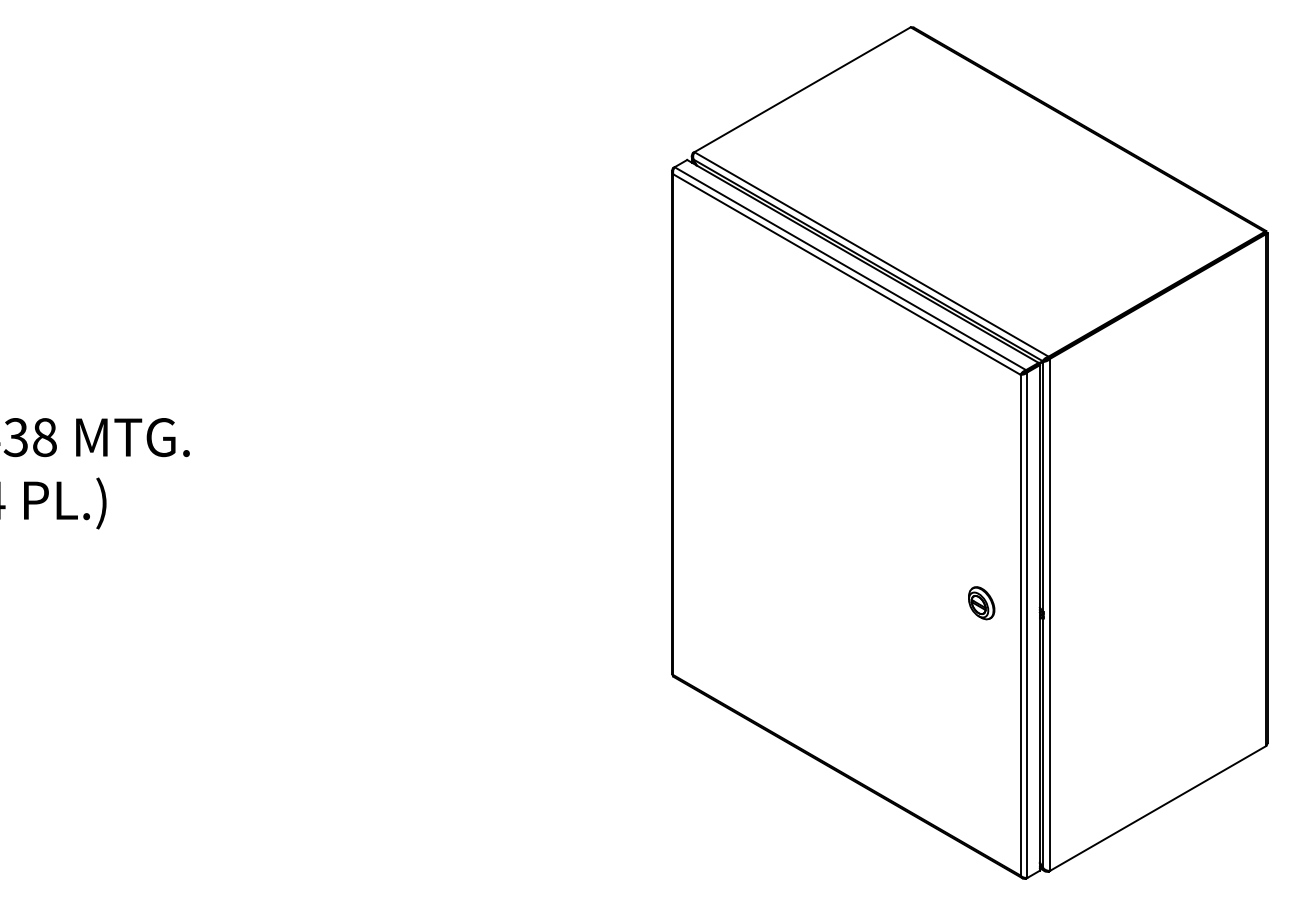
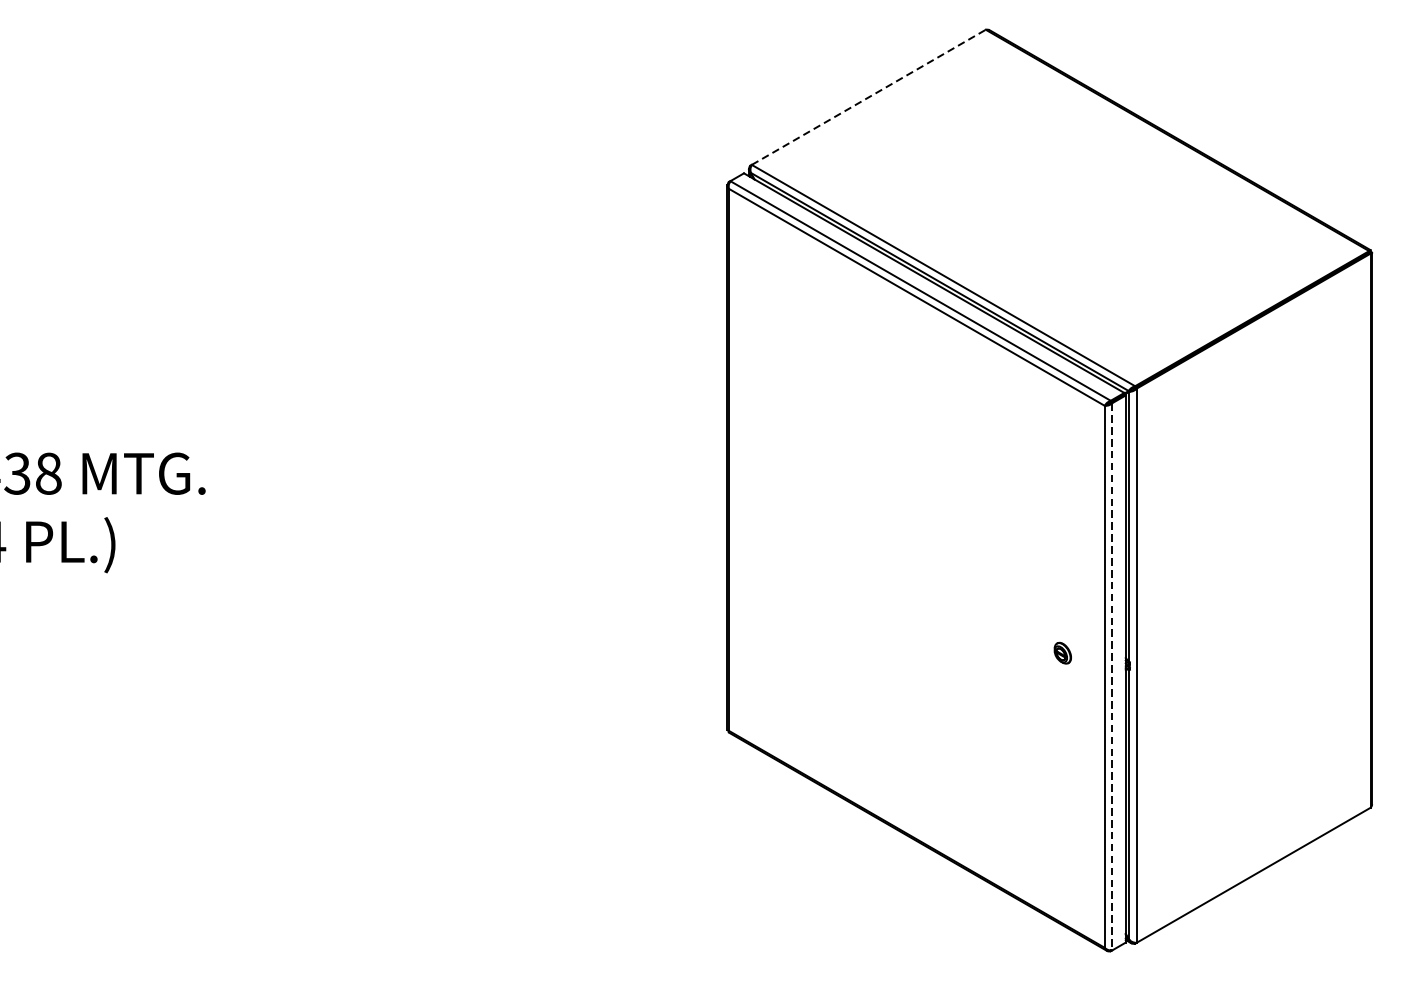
line: (802, 89) -> (868, 97), solid -> dashed
part: (981, 603) -> (1062, 653), size x0.6
line: (1027, 625) -> (1112, 677), solid -> dashed

